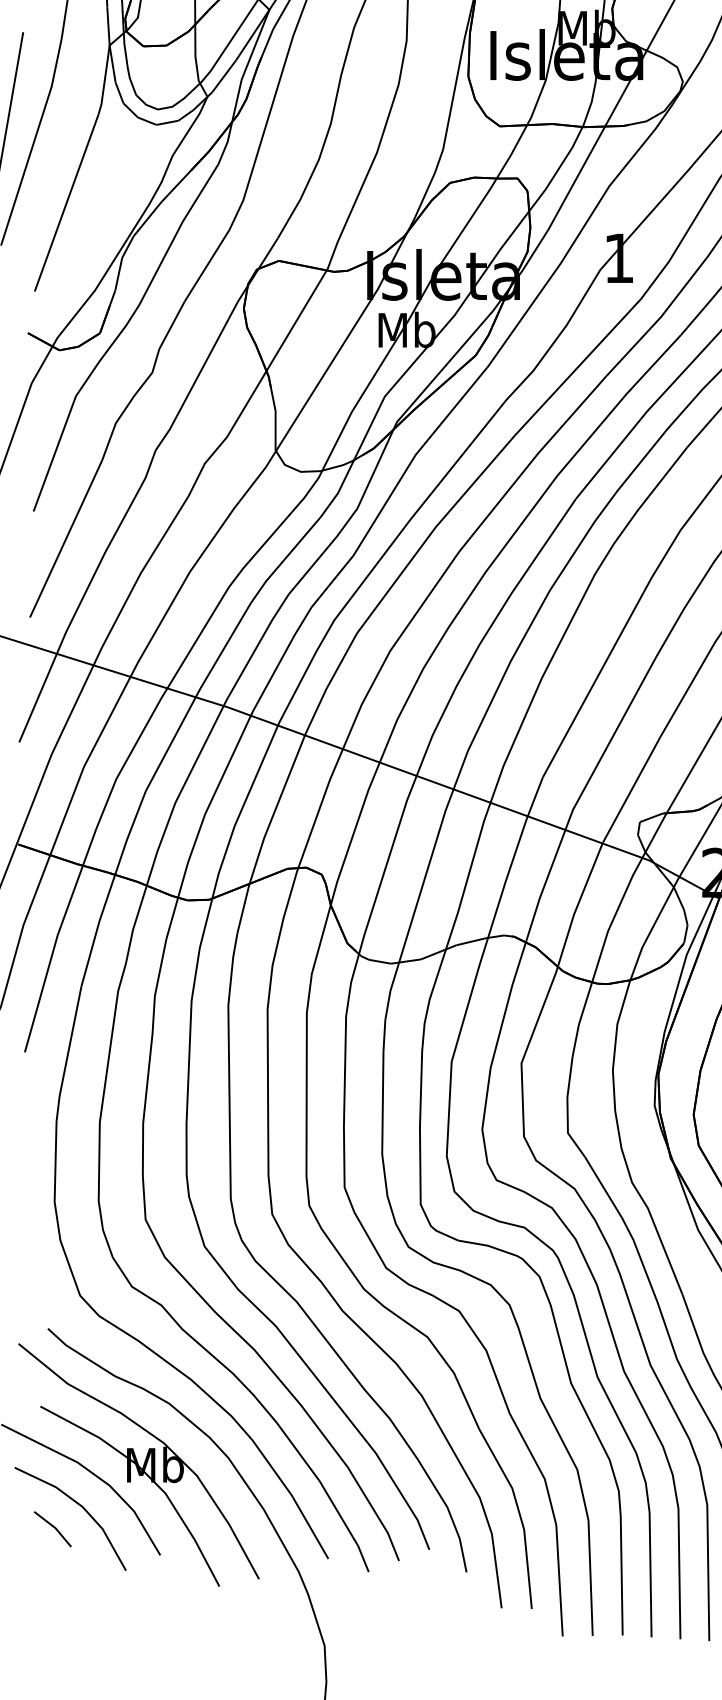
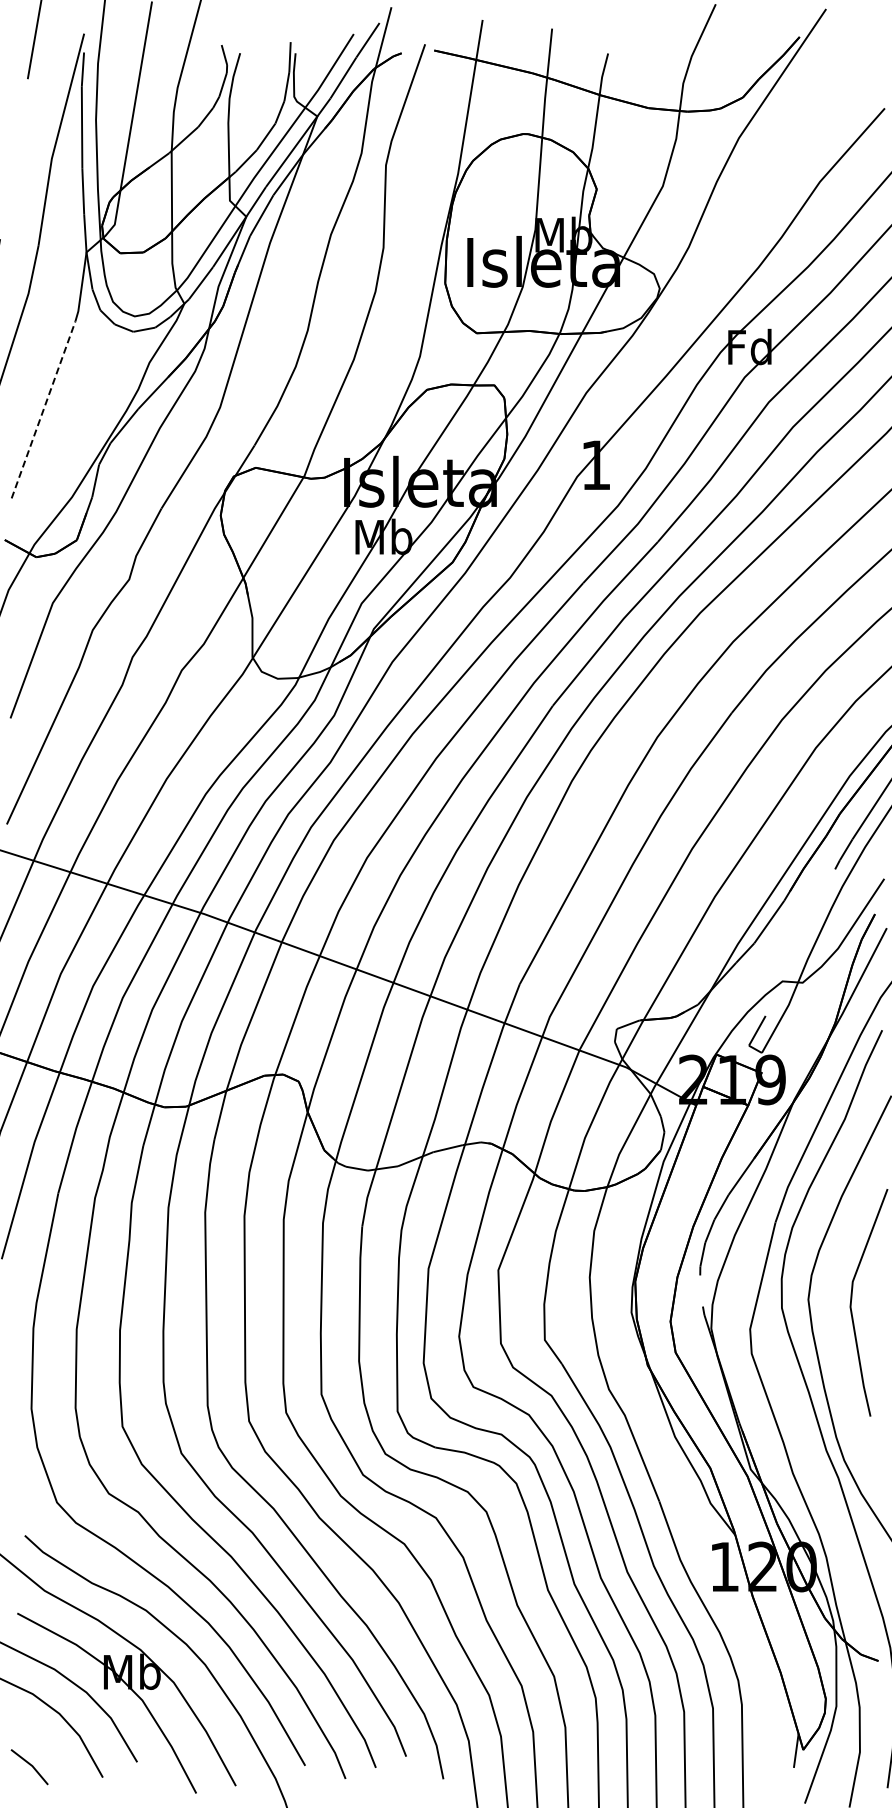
line: (66, 202) -> (43, 409), solid -> dashed
line: (52, 1527) -> (29, 1765), moved

